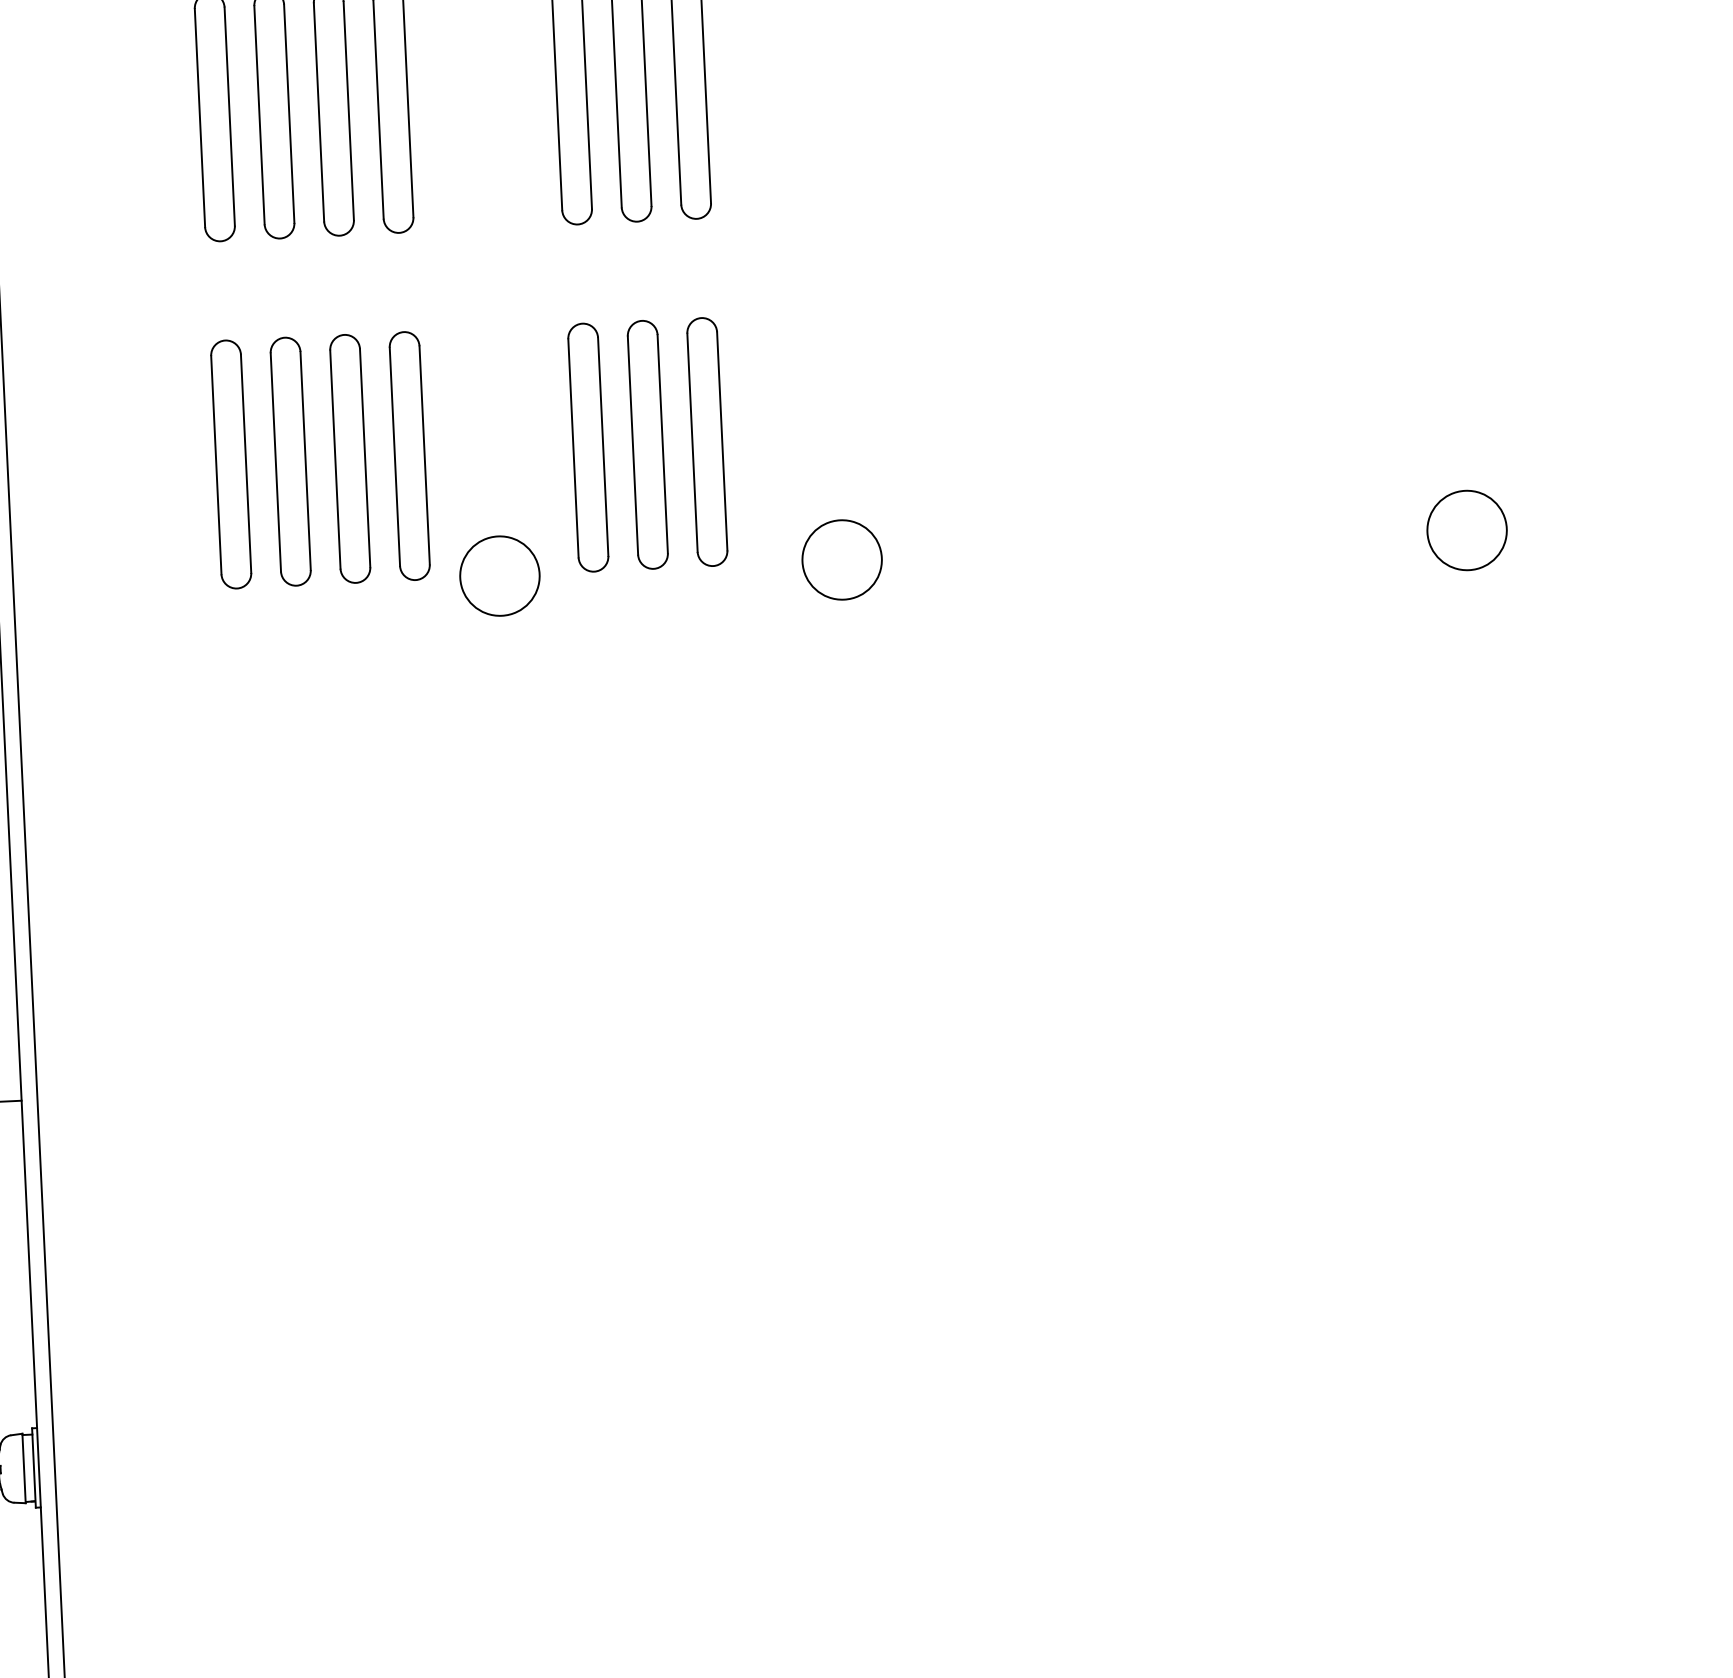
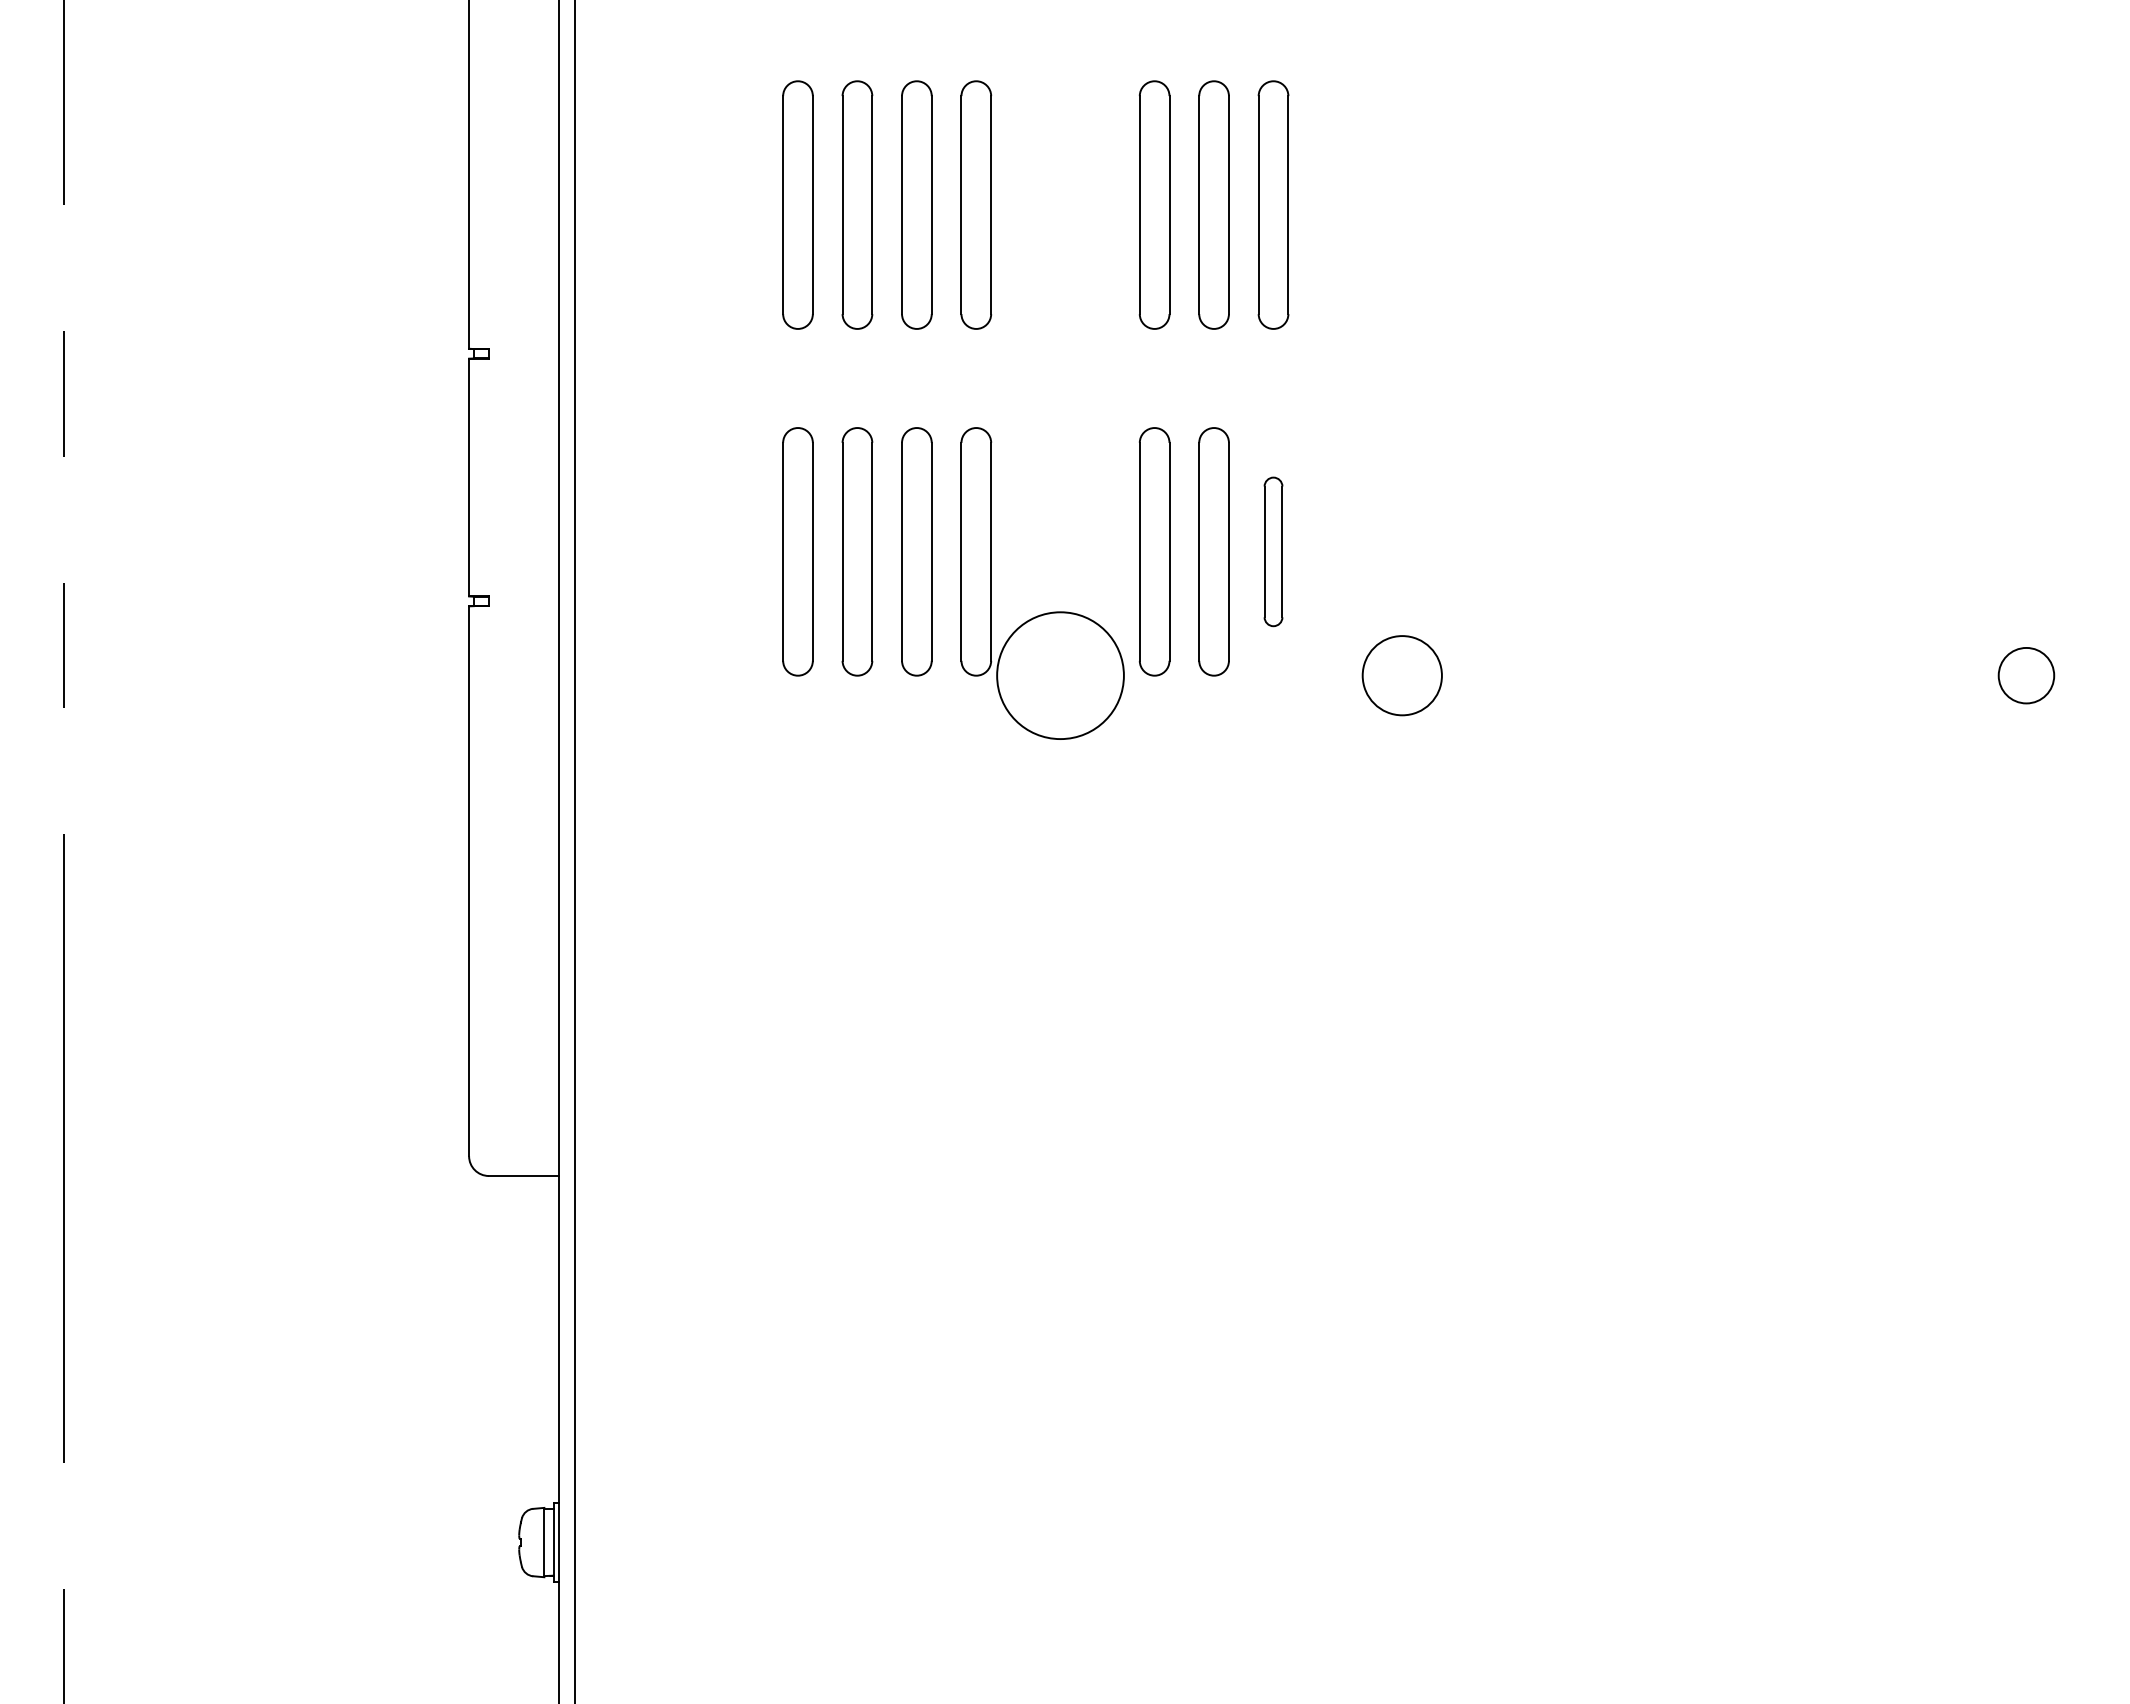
part: (707, 441) -> (1273, 551), size x0.6
circle: (1467, 530) -> (2026, 675), size x0.7
circle: (499, 575) -> (1060, 675), size x1.6

